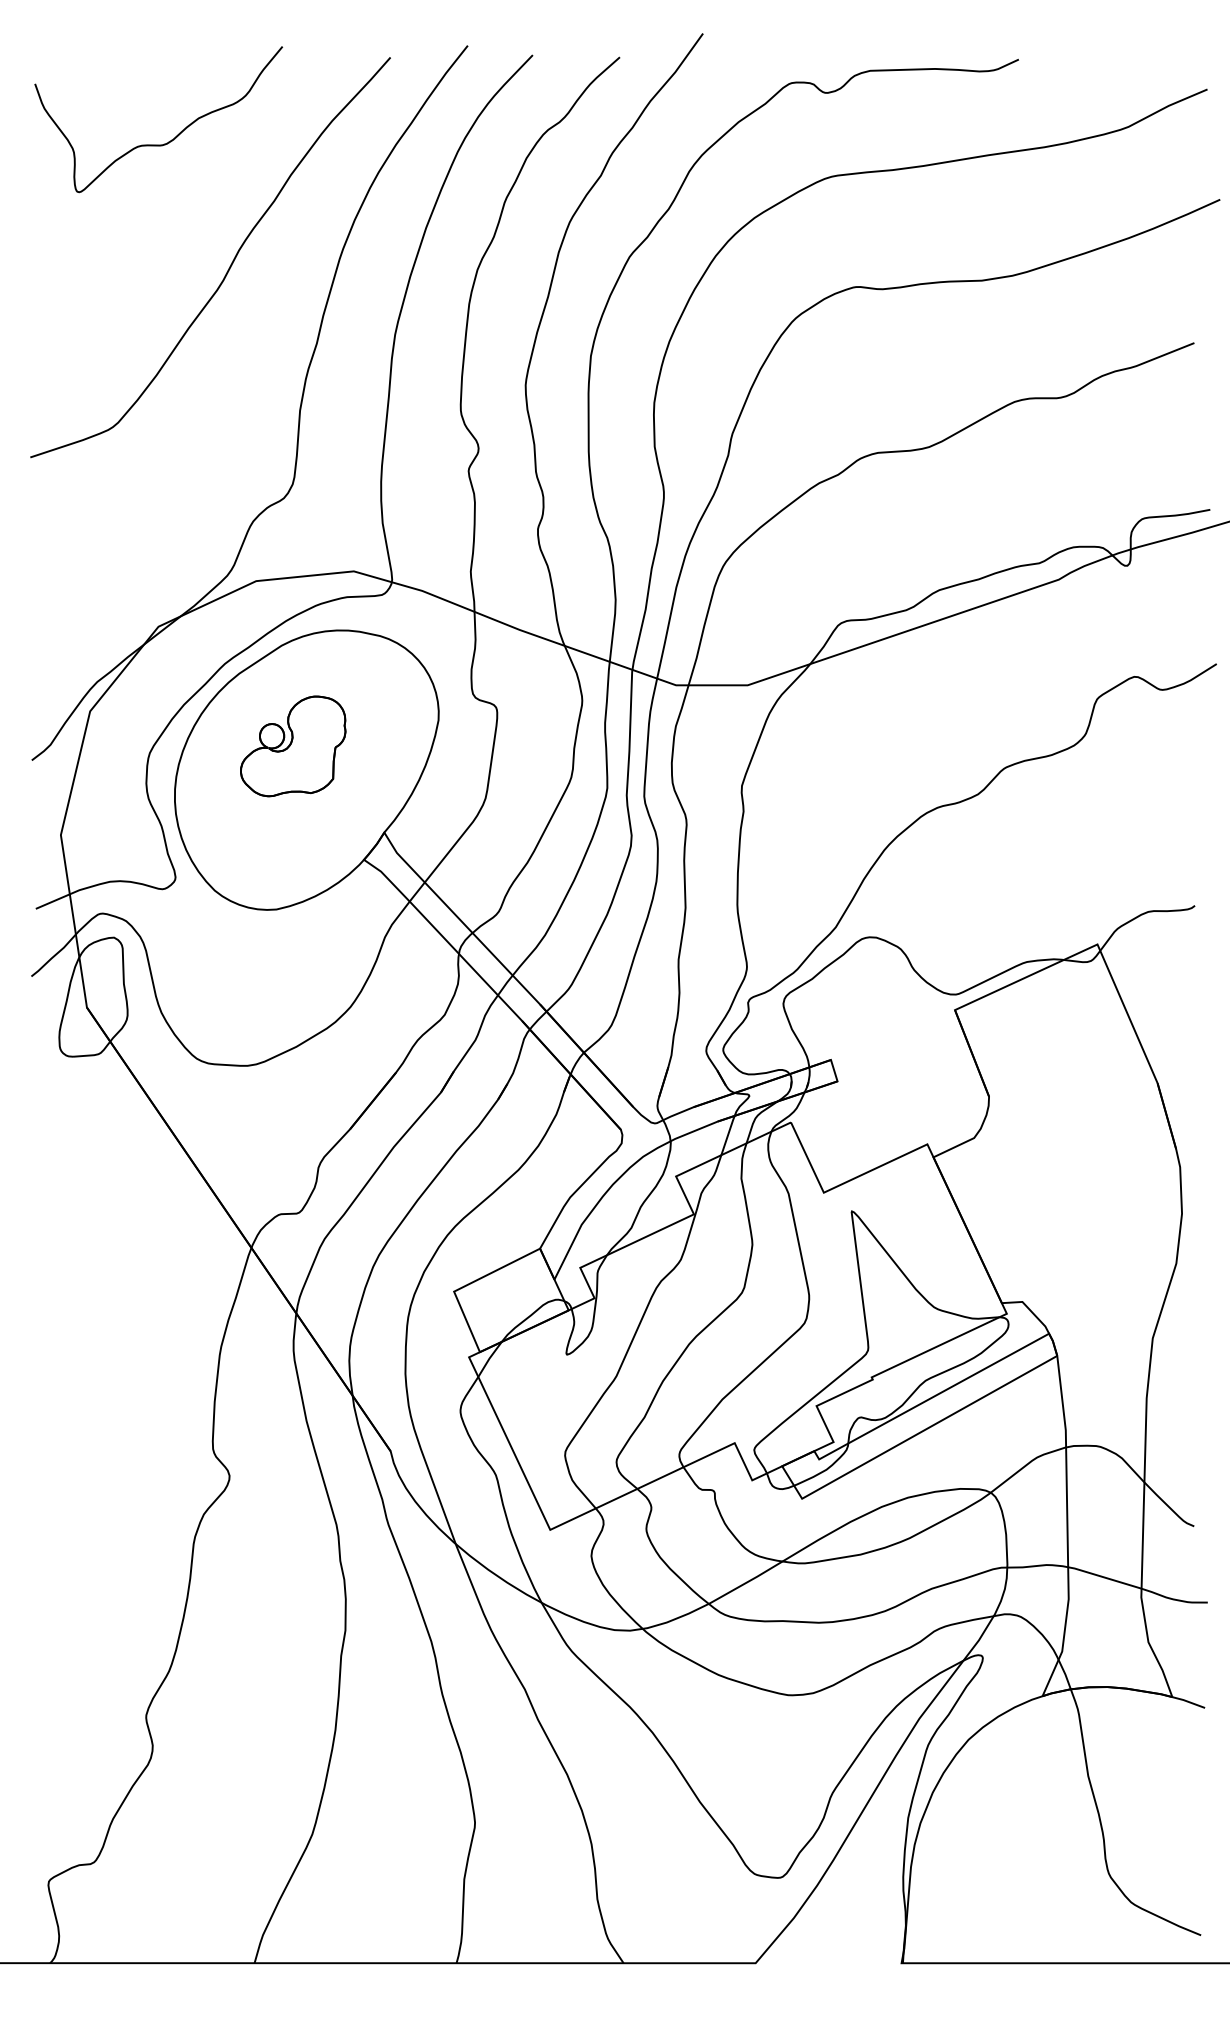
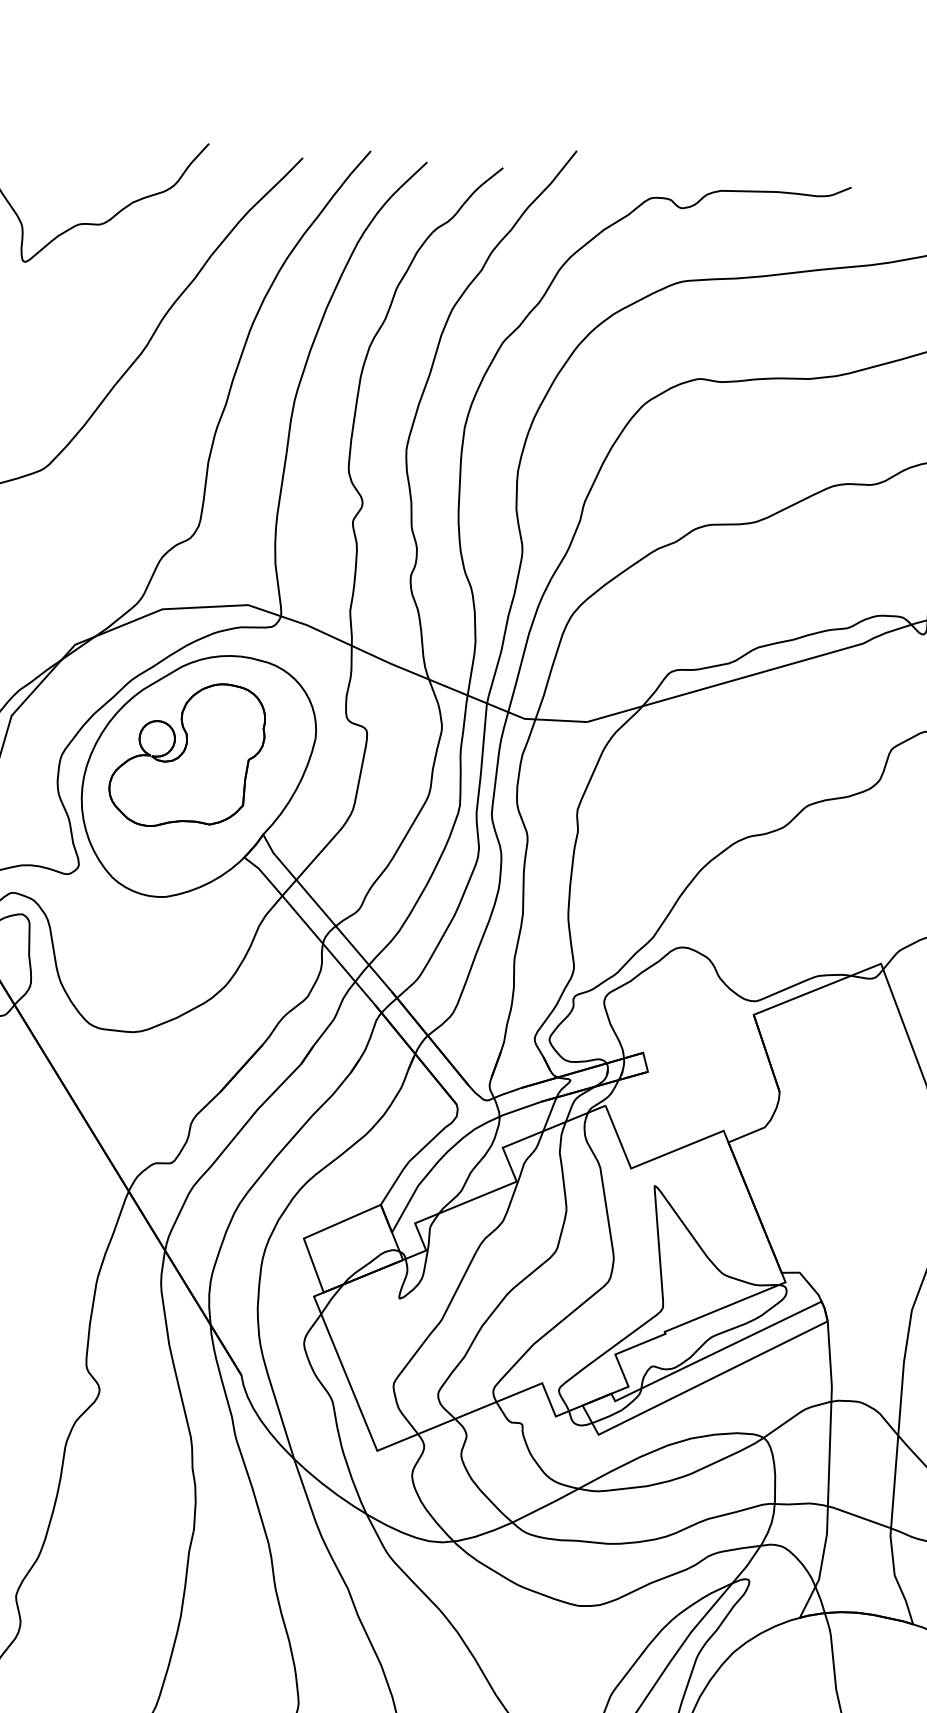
part: (293, 746) -> (187, 755), size x1.67

